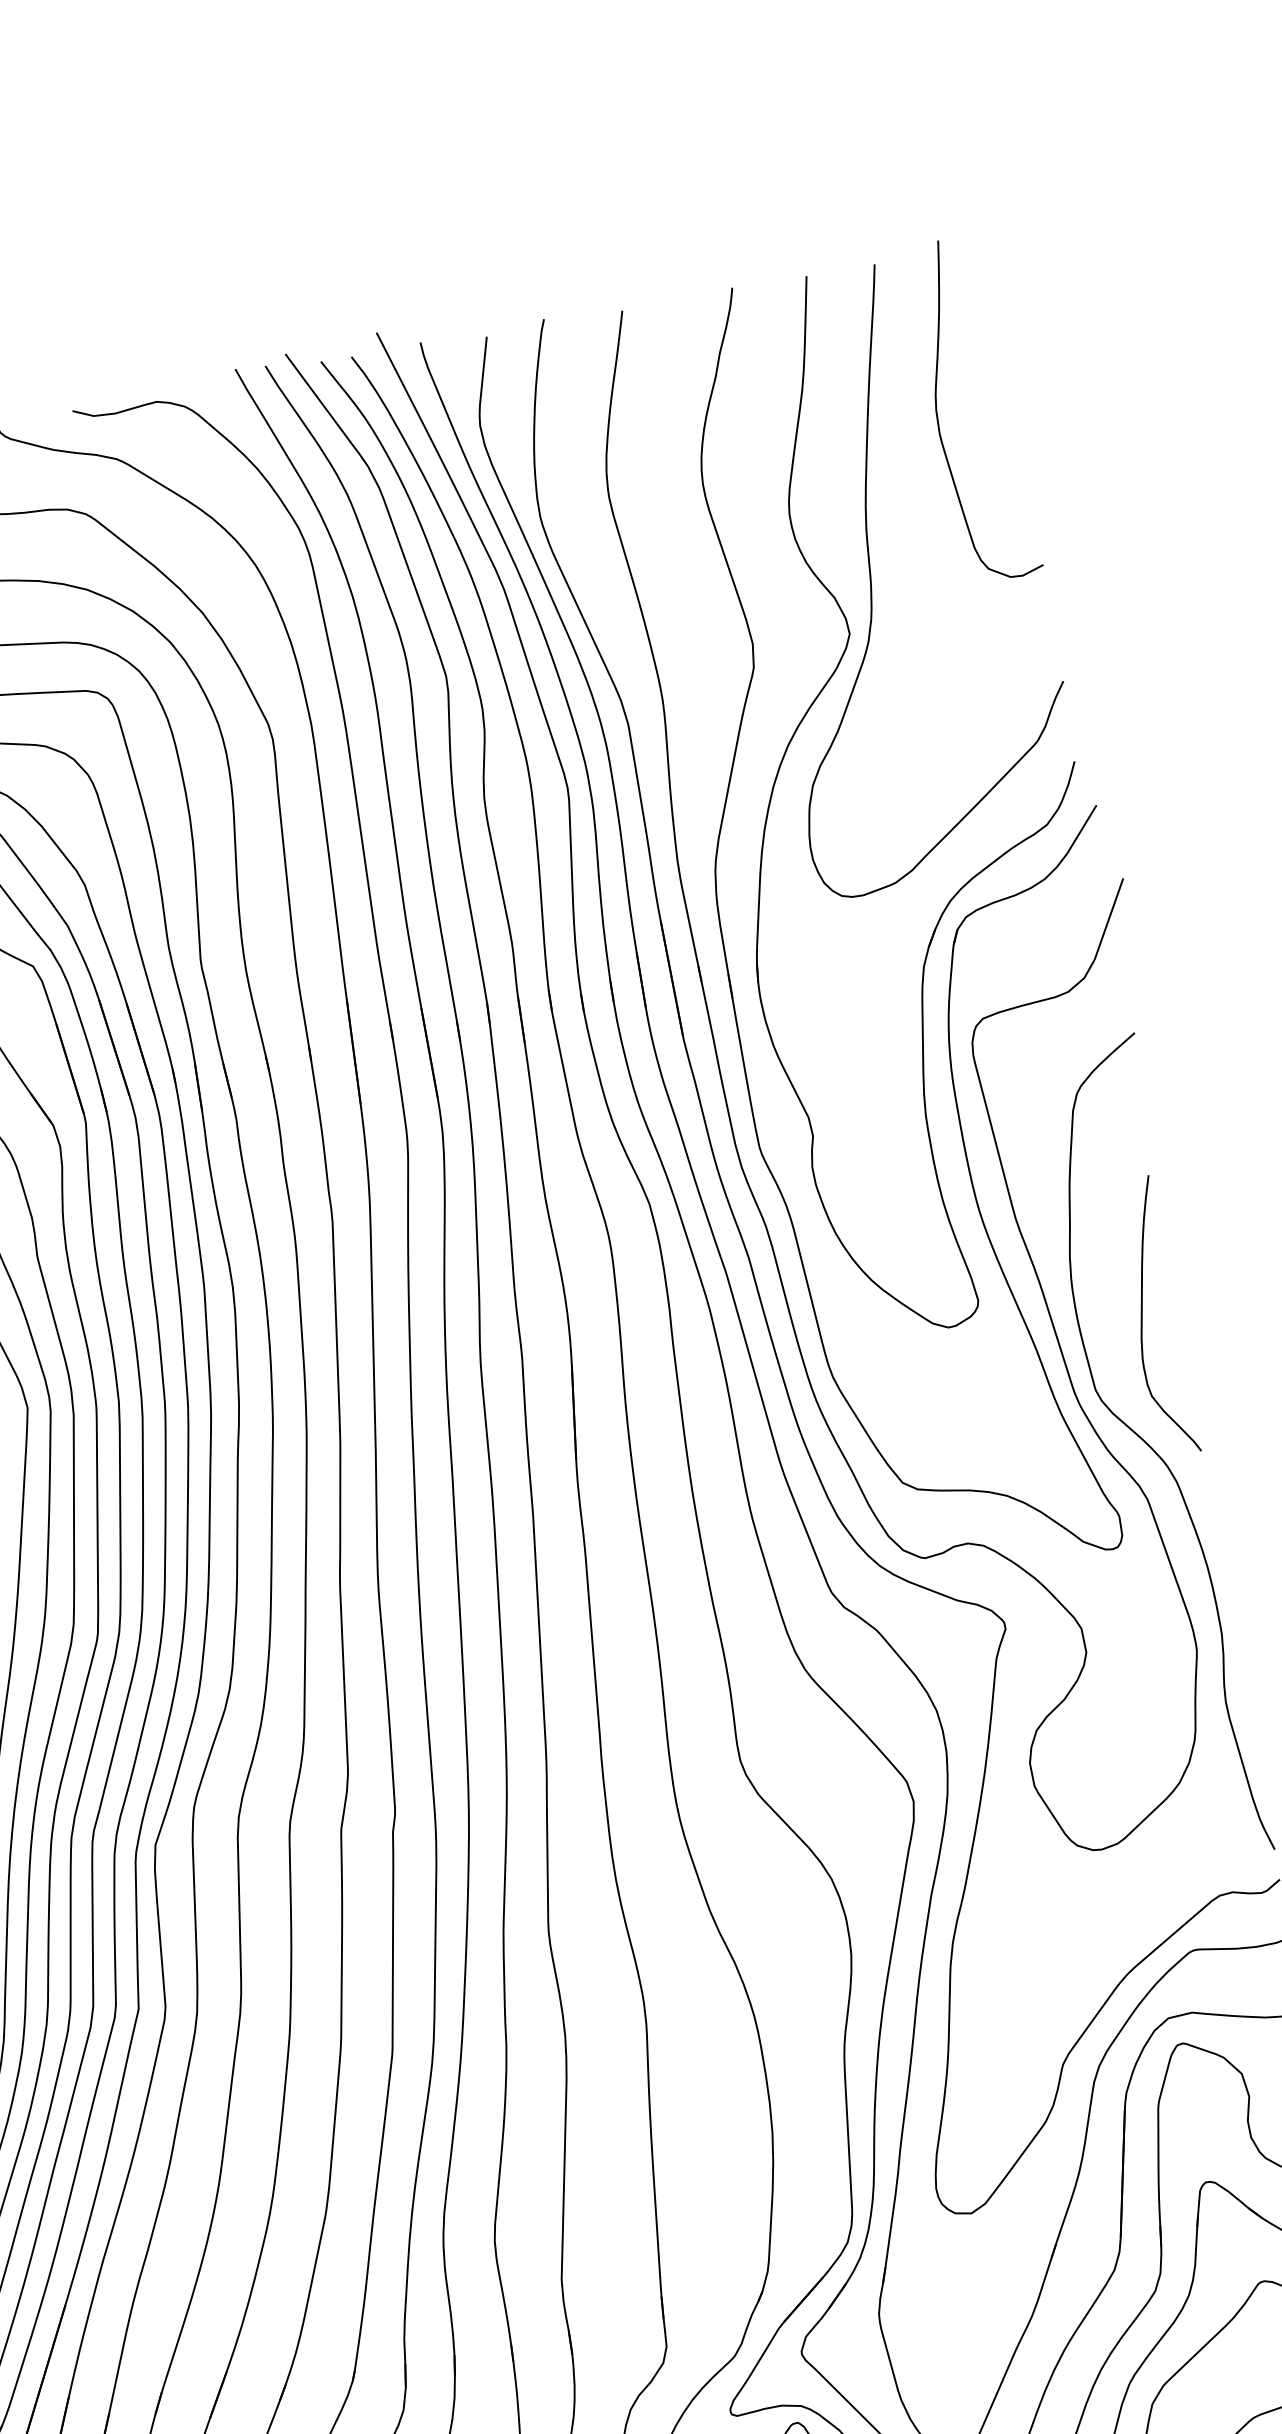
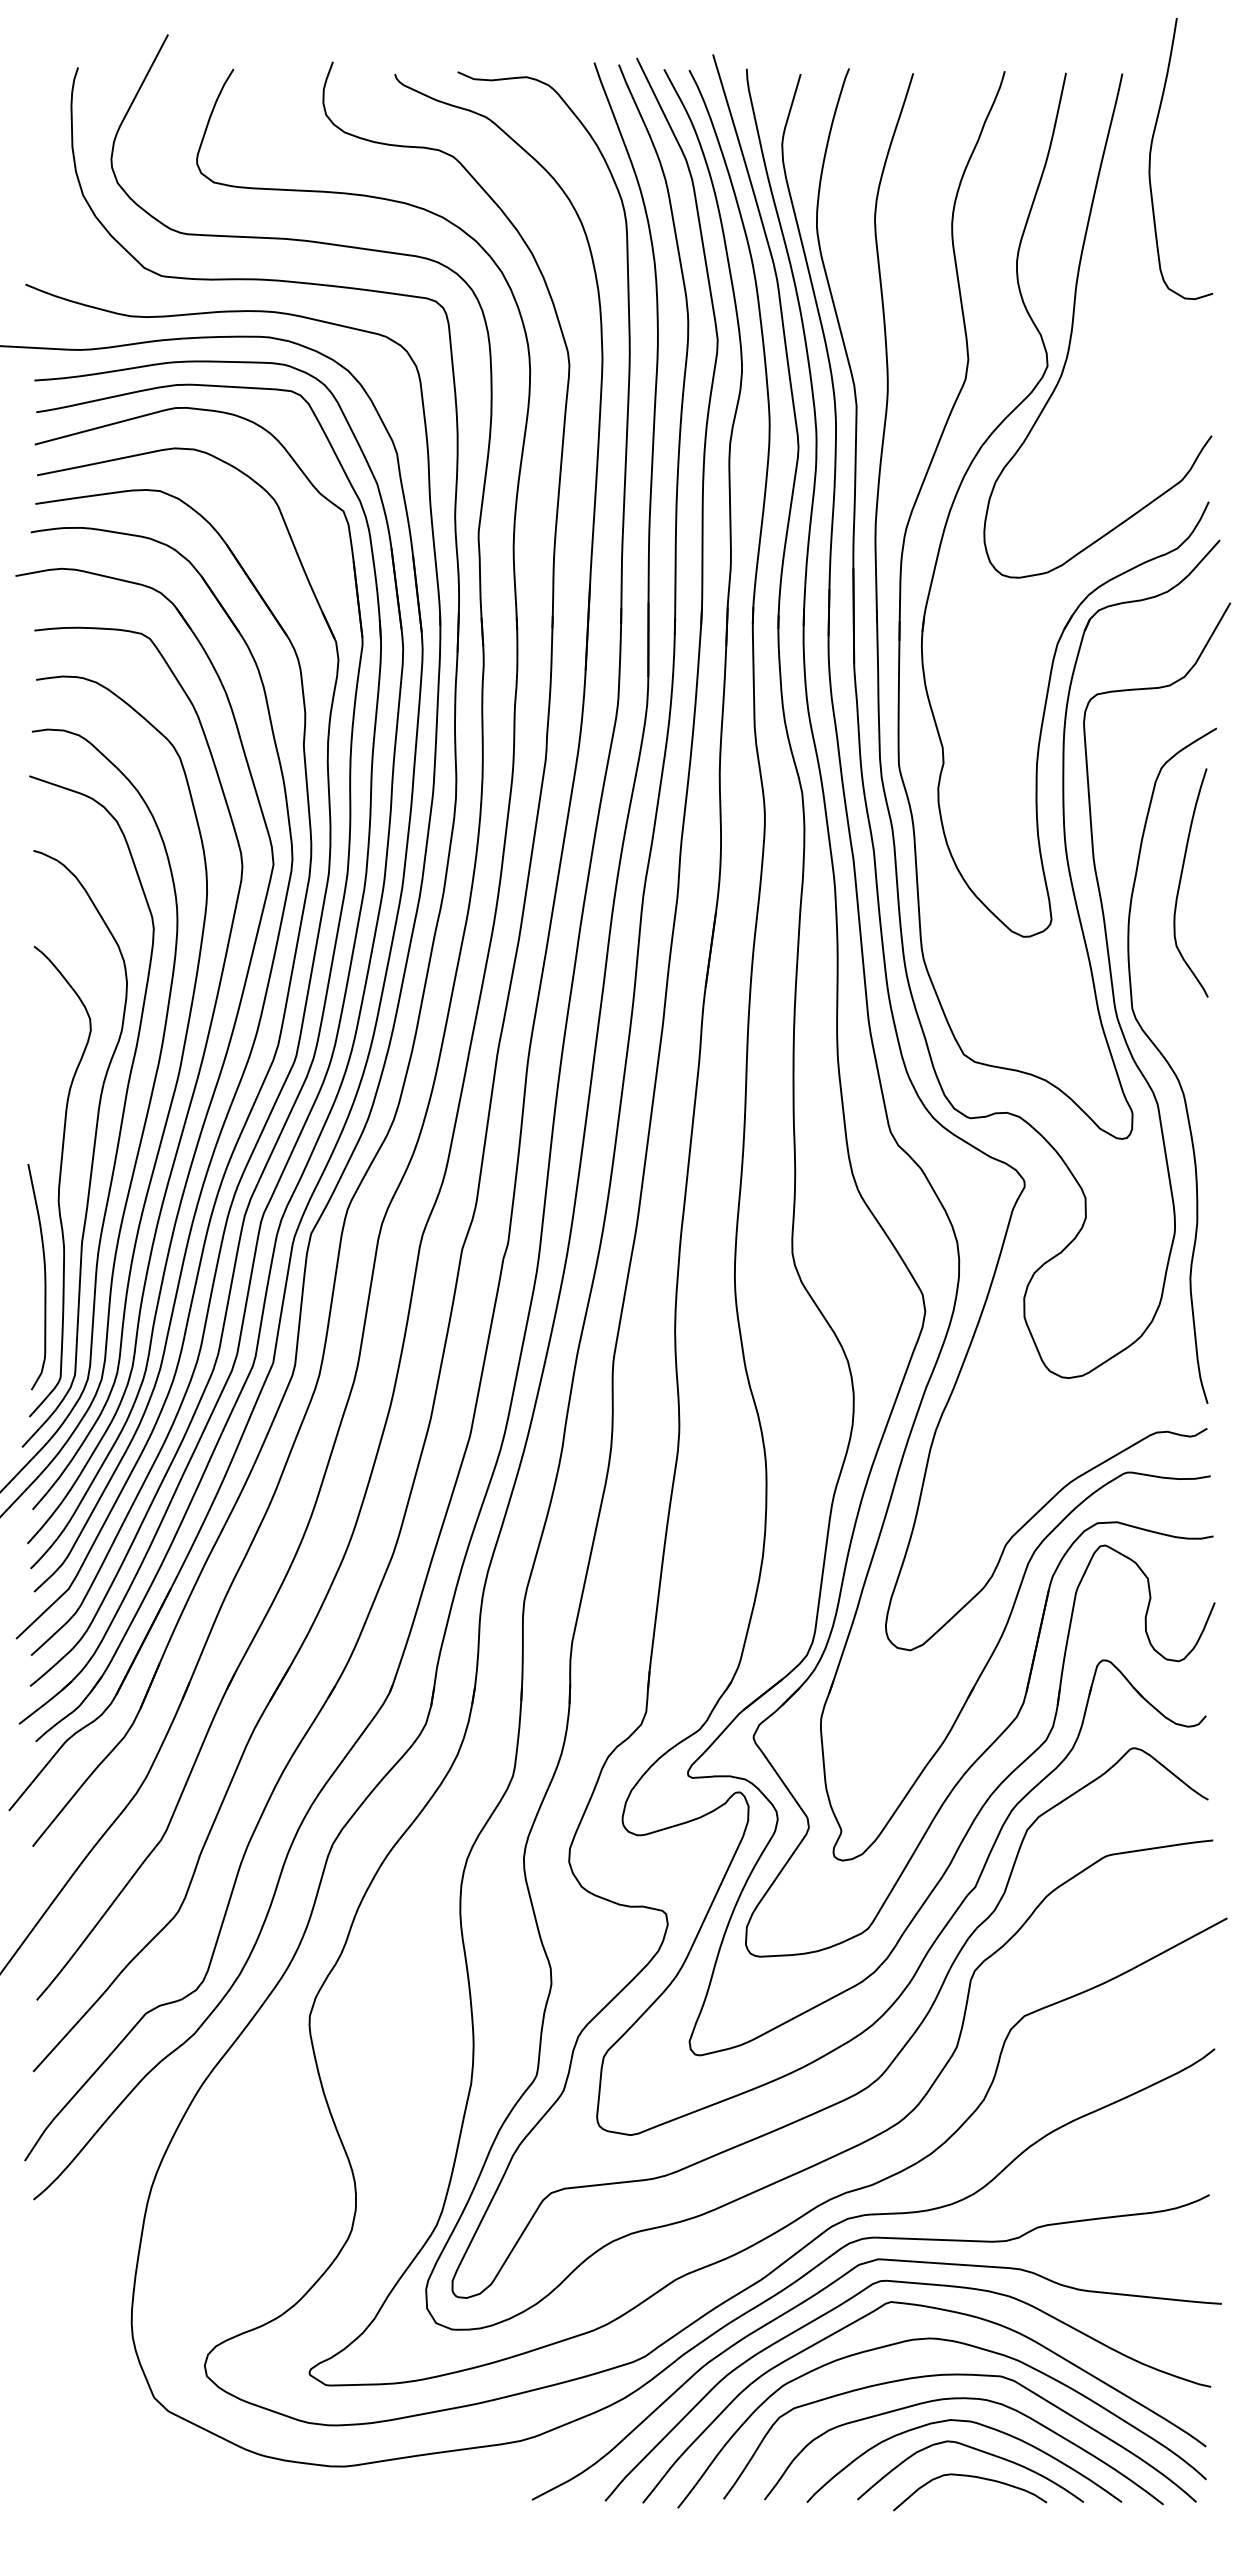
curve: (937, 409) -> (1151, 153), moved
curve: (1143, 1315) -> (1181, 880), moved

